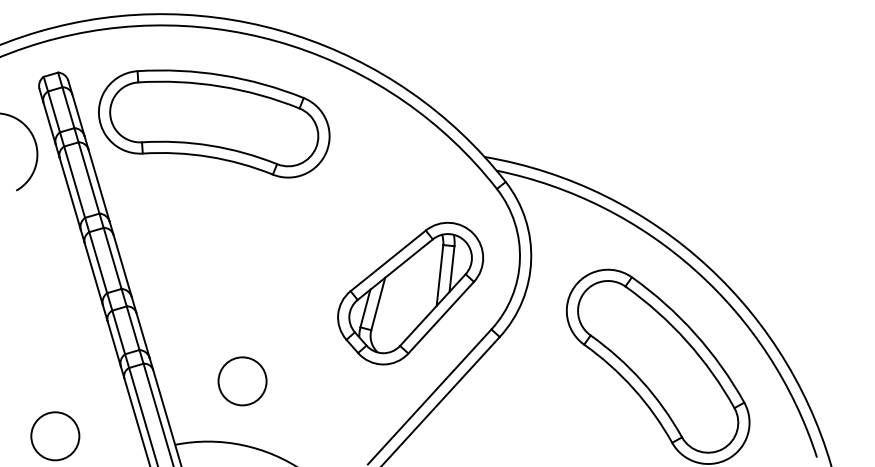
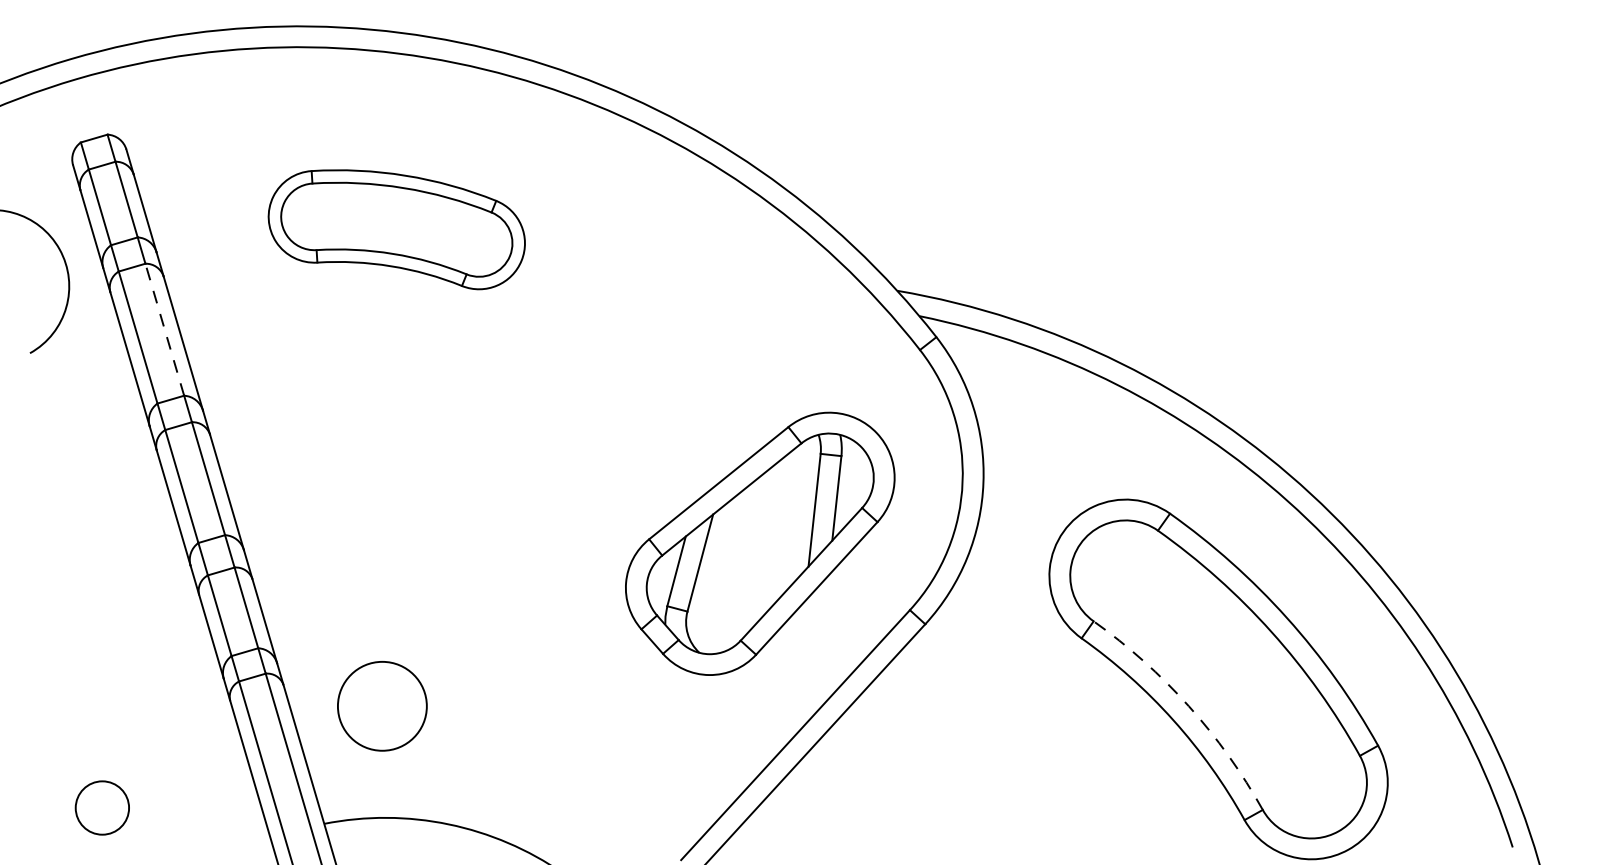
part: (214, 123) -> (397, 228), size x0.6
line: (88, 177) -> (163, 328), solid -> dashed
circle: (242, 381) -> (382, 706), moved
arc: (642, 381) -> (1189, 706), solid -> dashed
circle: (55, 436) -> (102, 808), size x0.6

